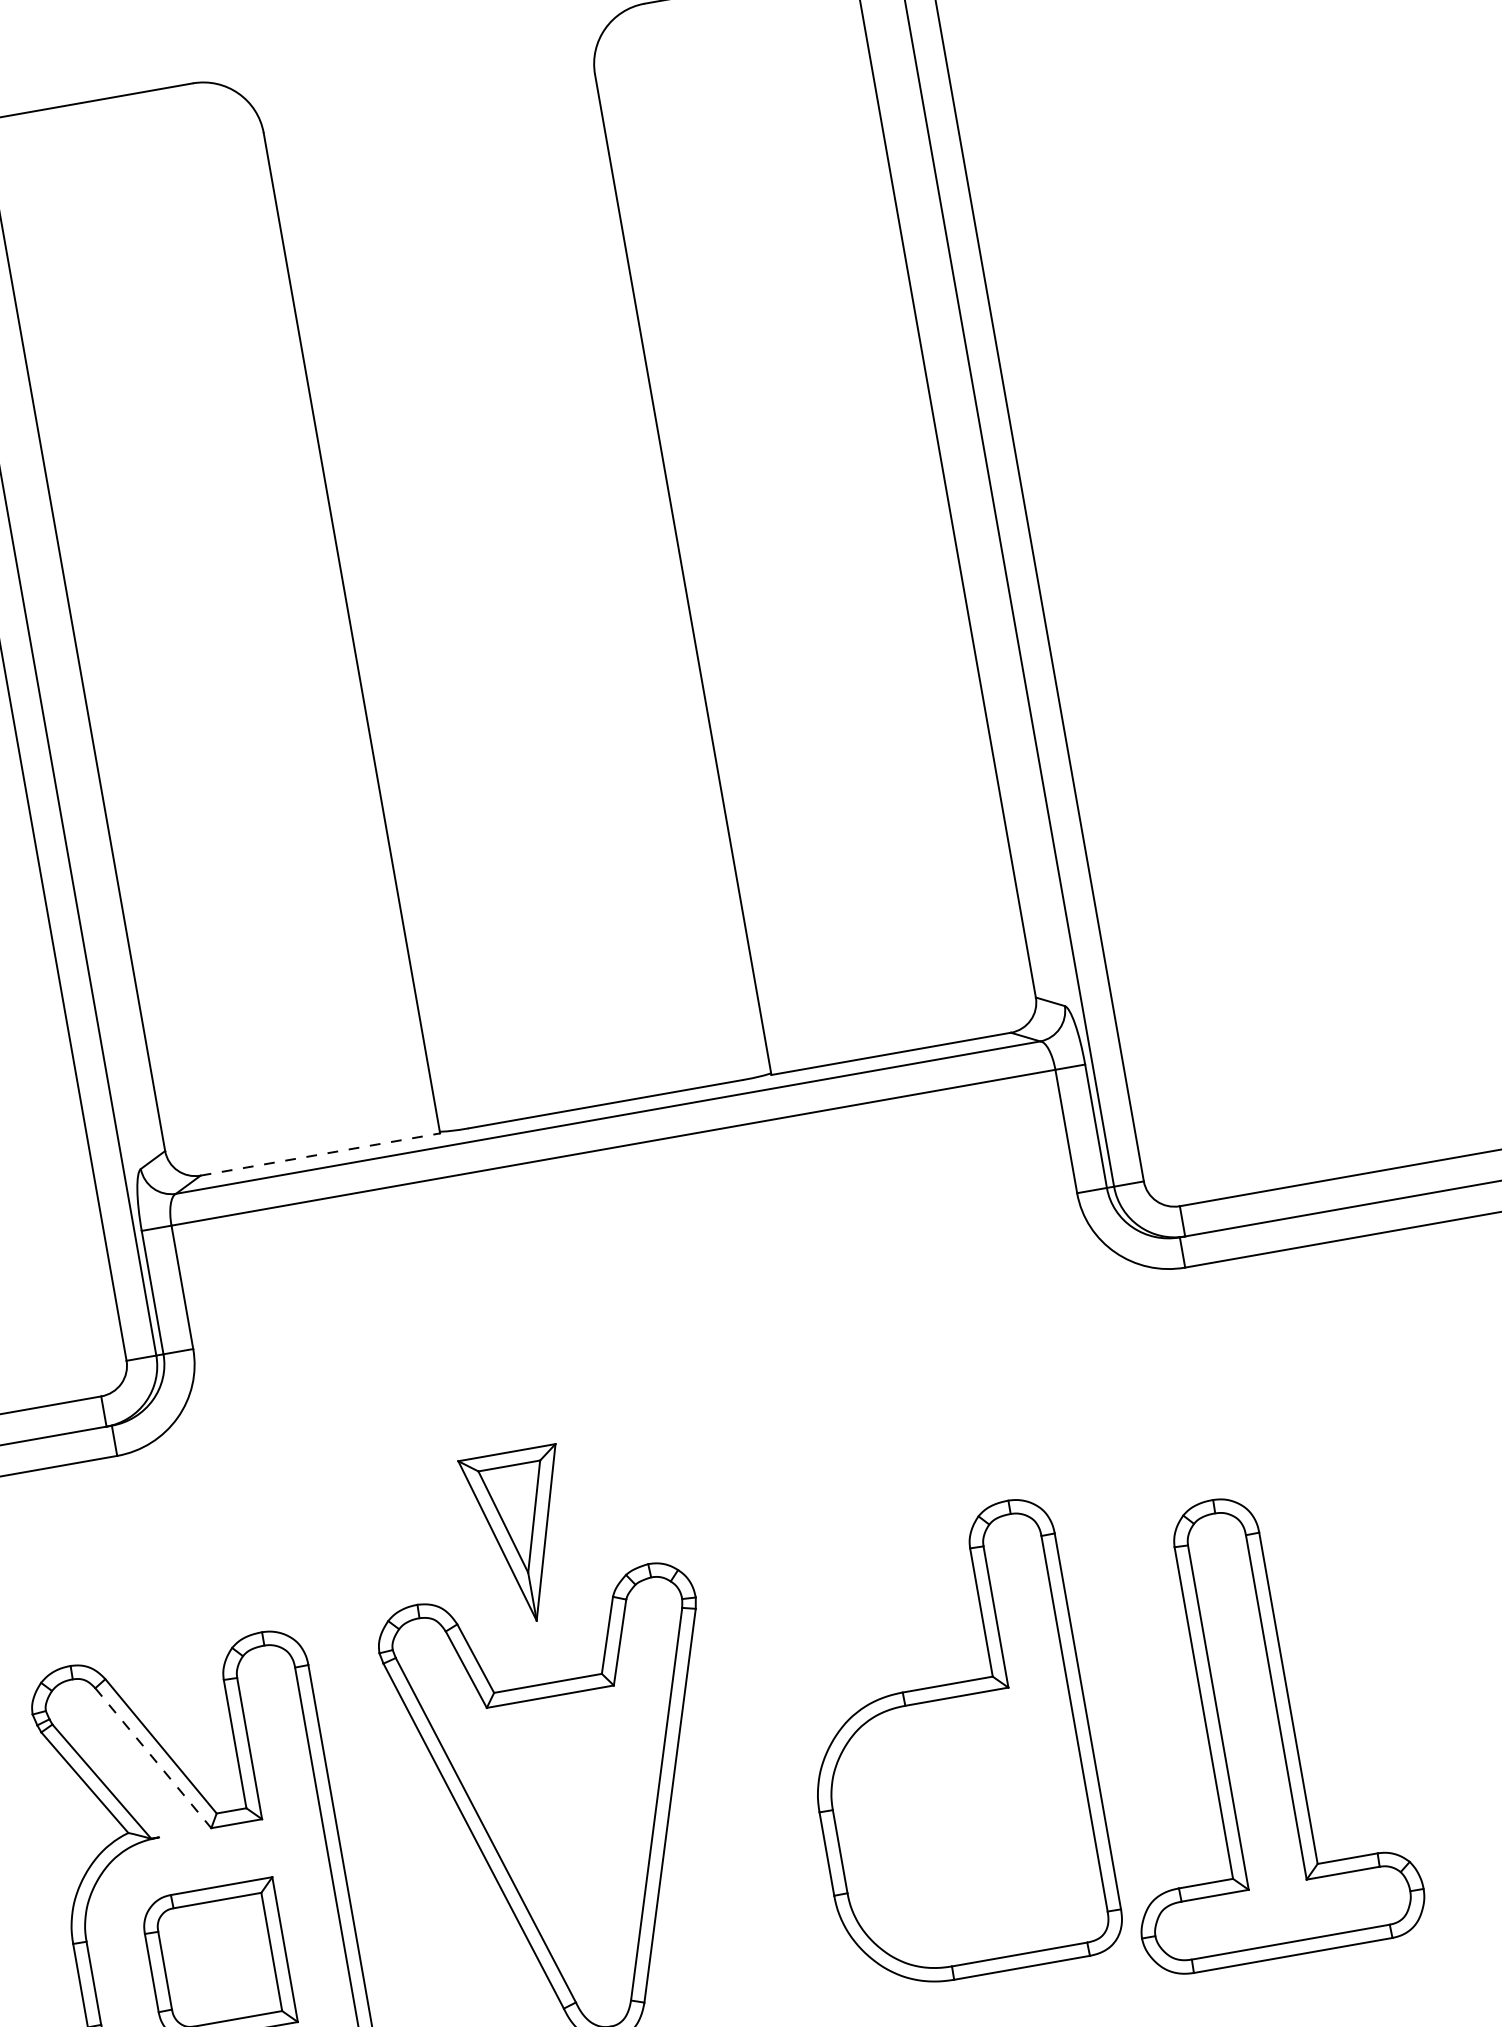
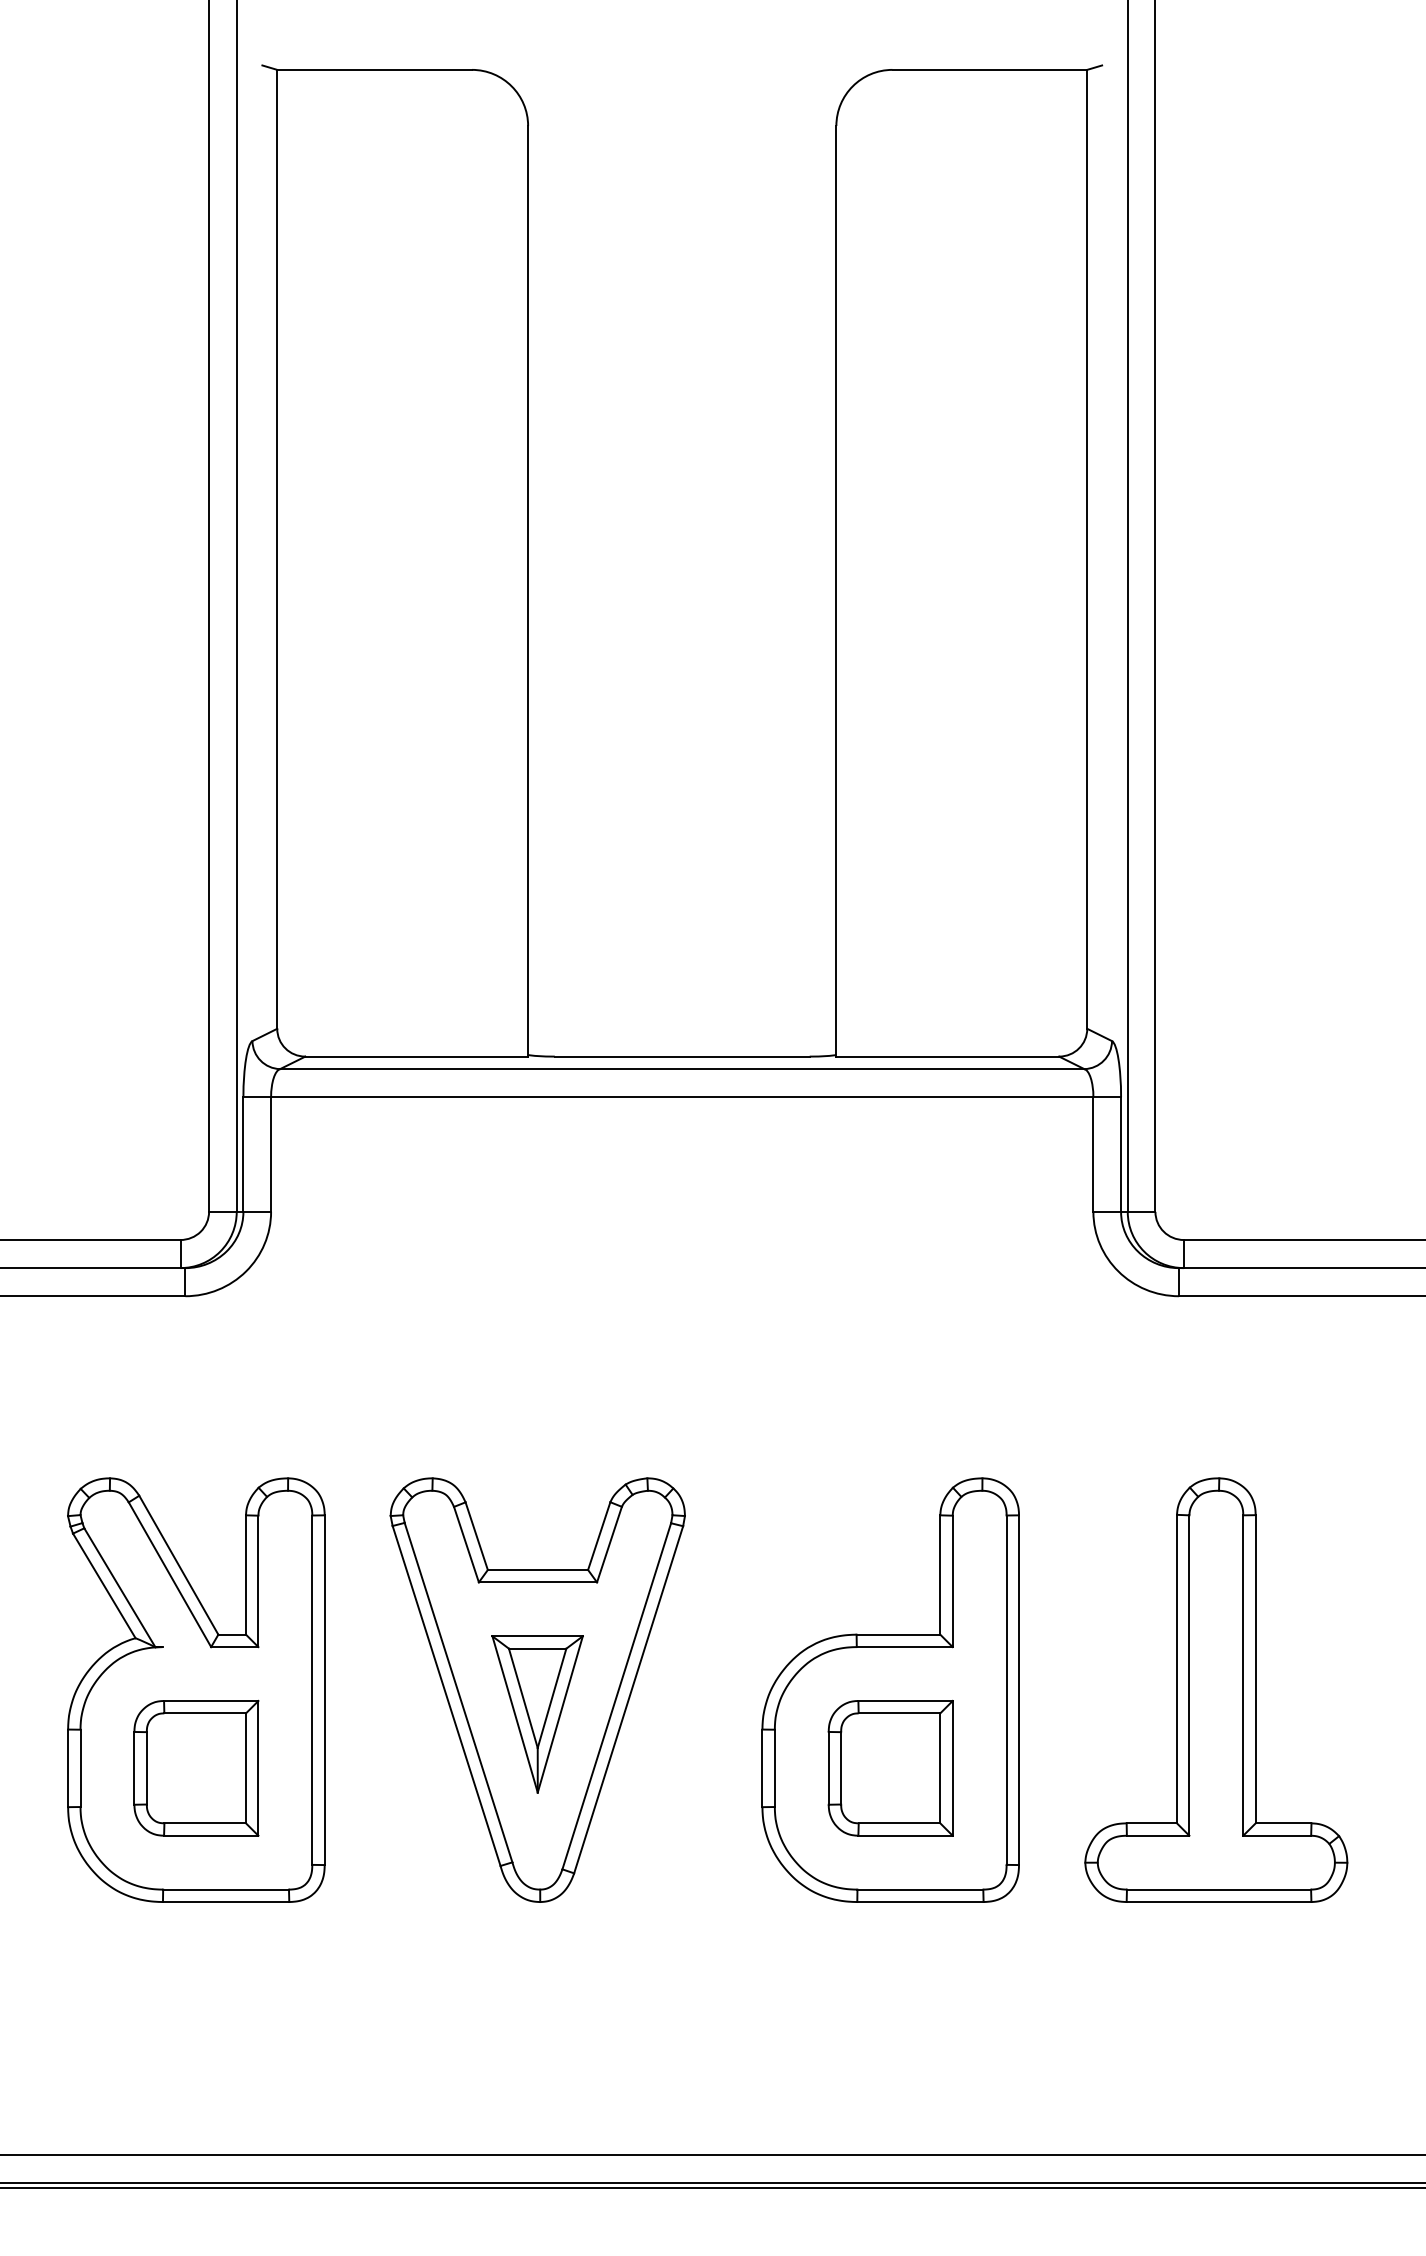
line: (321, 1154) -> (417, 1056), dashed -> solid
part: (521, 1536) -> (537, 1714), moved
part: (1250, 1727) -> (1216, 1689), moved
line: (154, 1758) -> (170, 1575), dashed -> solid
part: (964, 1828) -> (890, 1767), added

